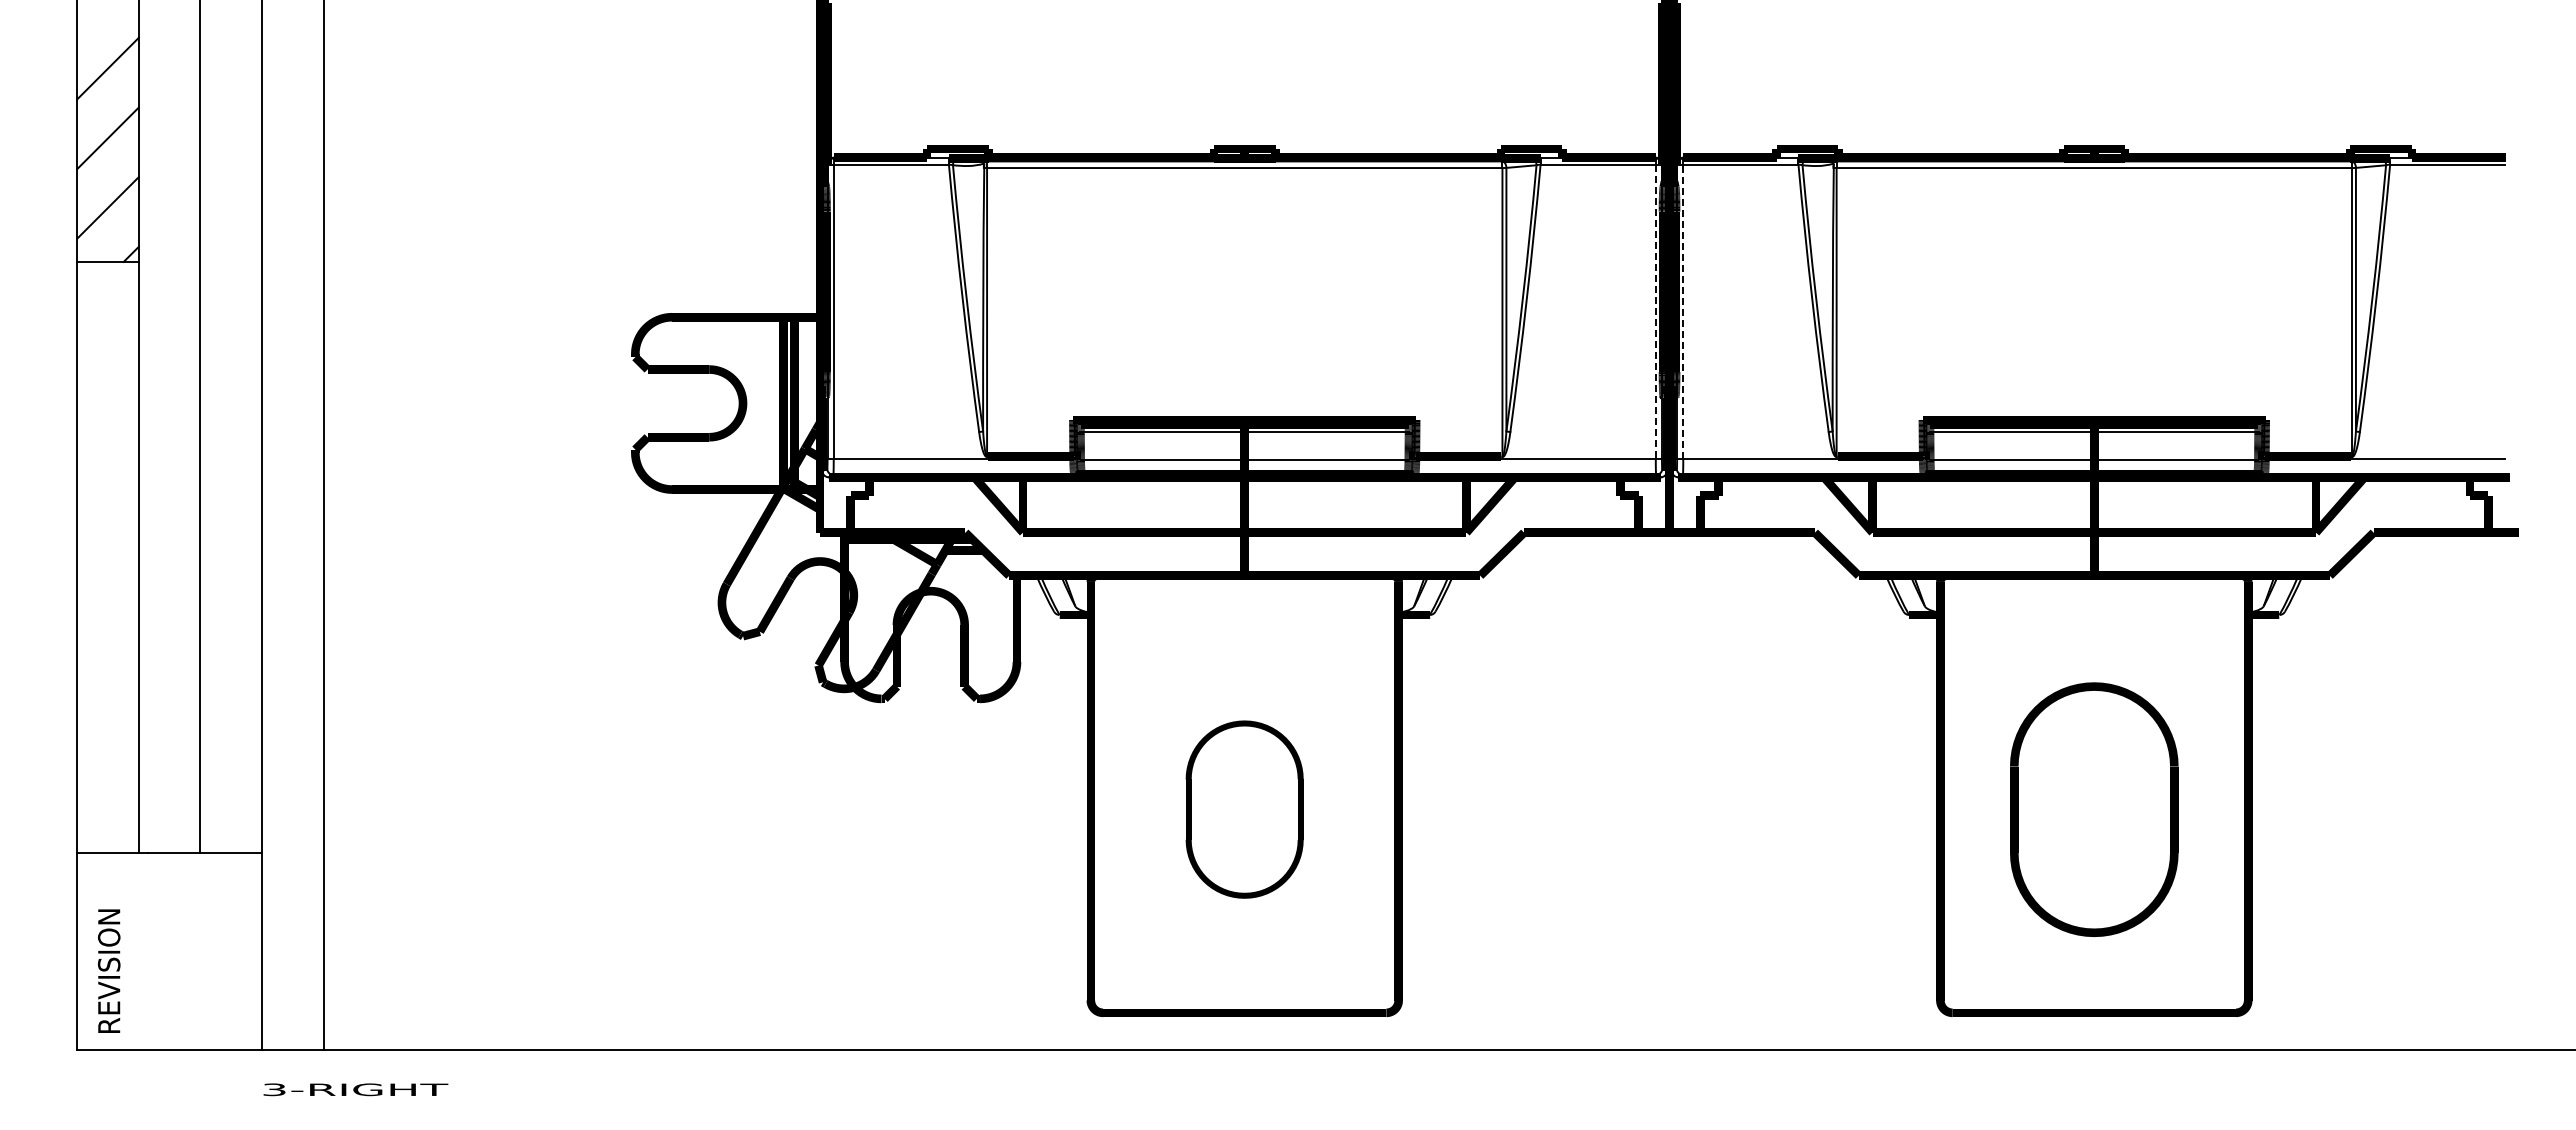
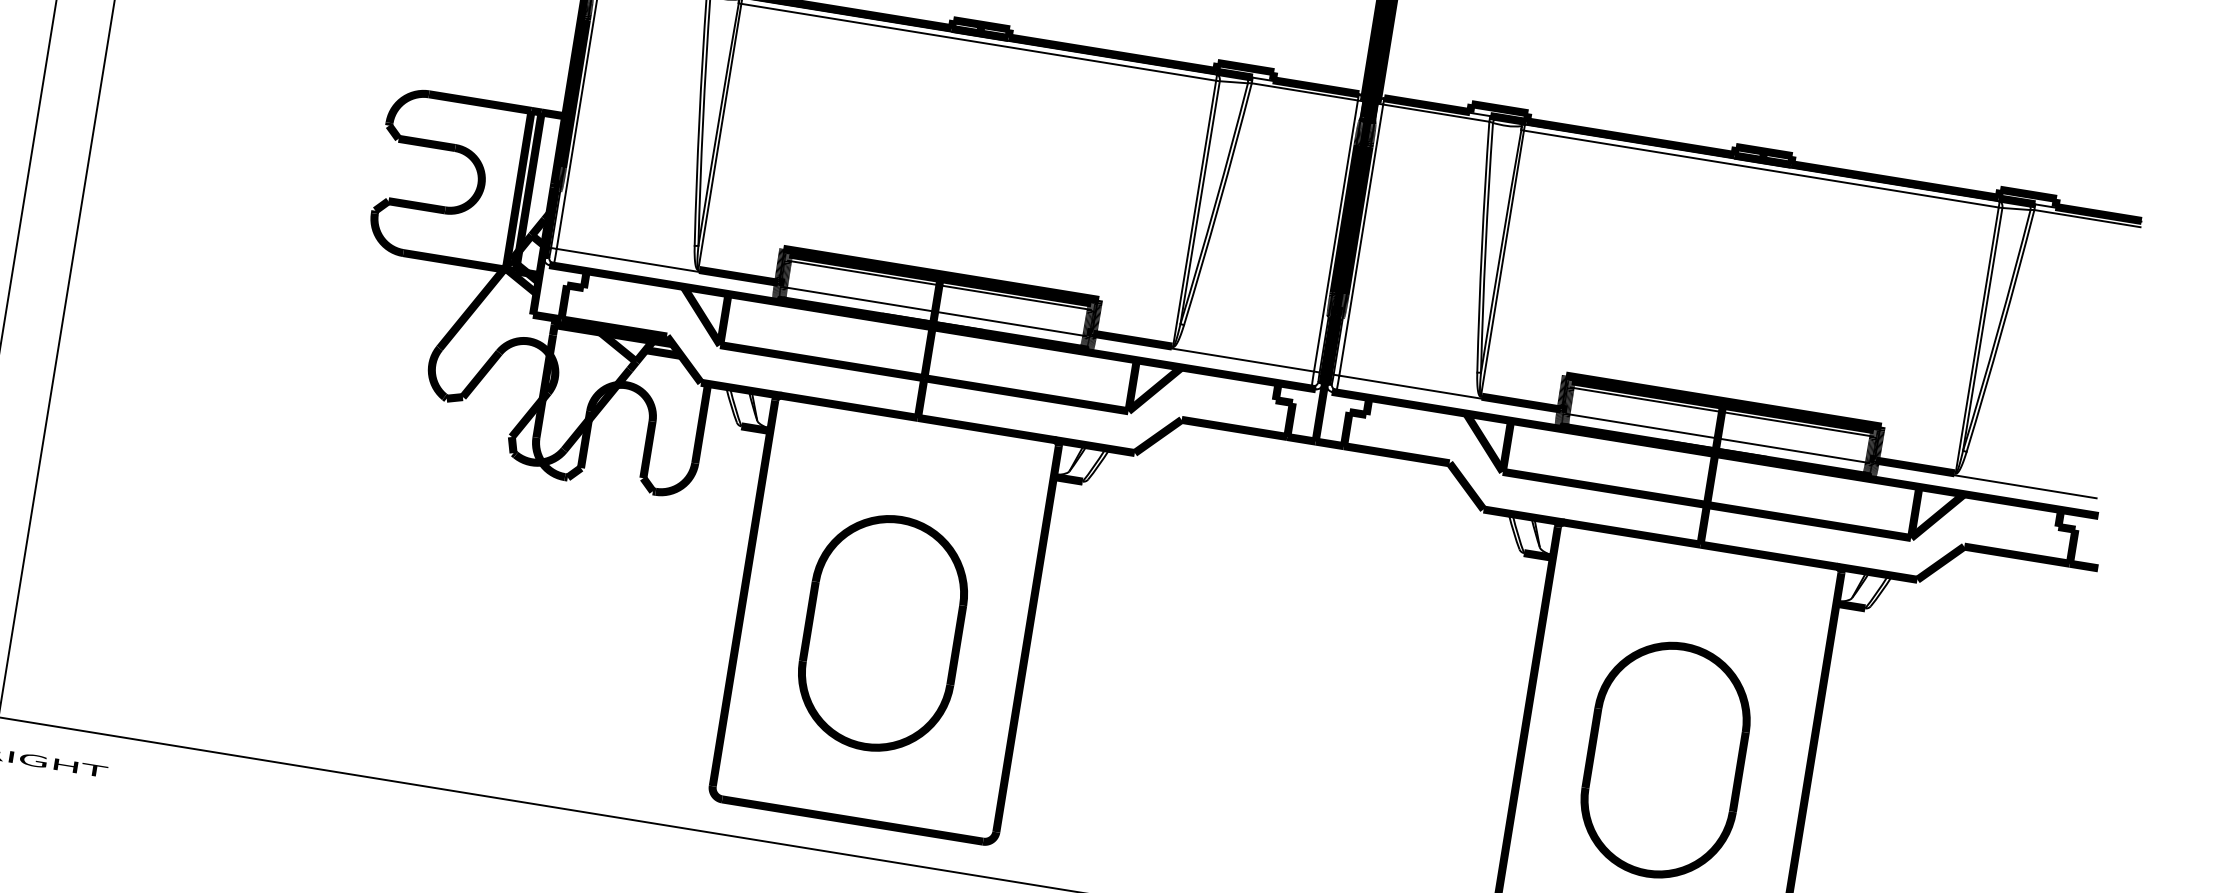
line: (1683, 311) -> (1361, 239), dashed -> solid
line: (1655, 312) -> (1335, 236), dashed -> solid
part: (1244, 809) -> (882, 633), size x1.43

